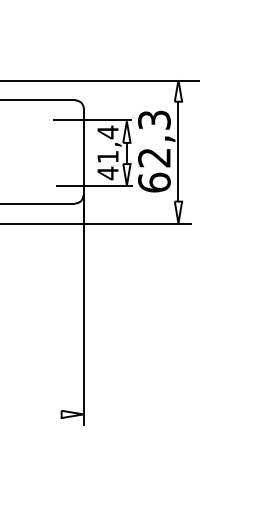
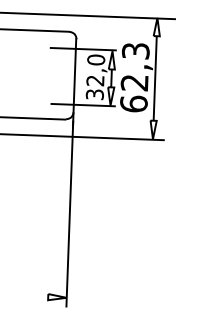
text: (107, 152) -> (95, 76), 41,4 -> 32,0

